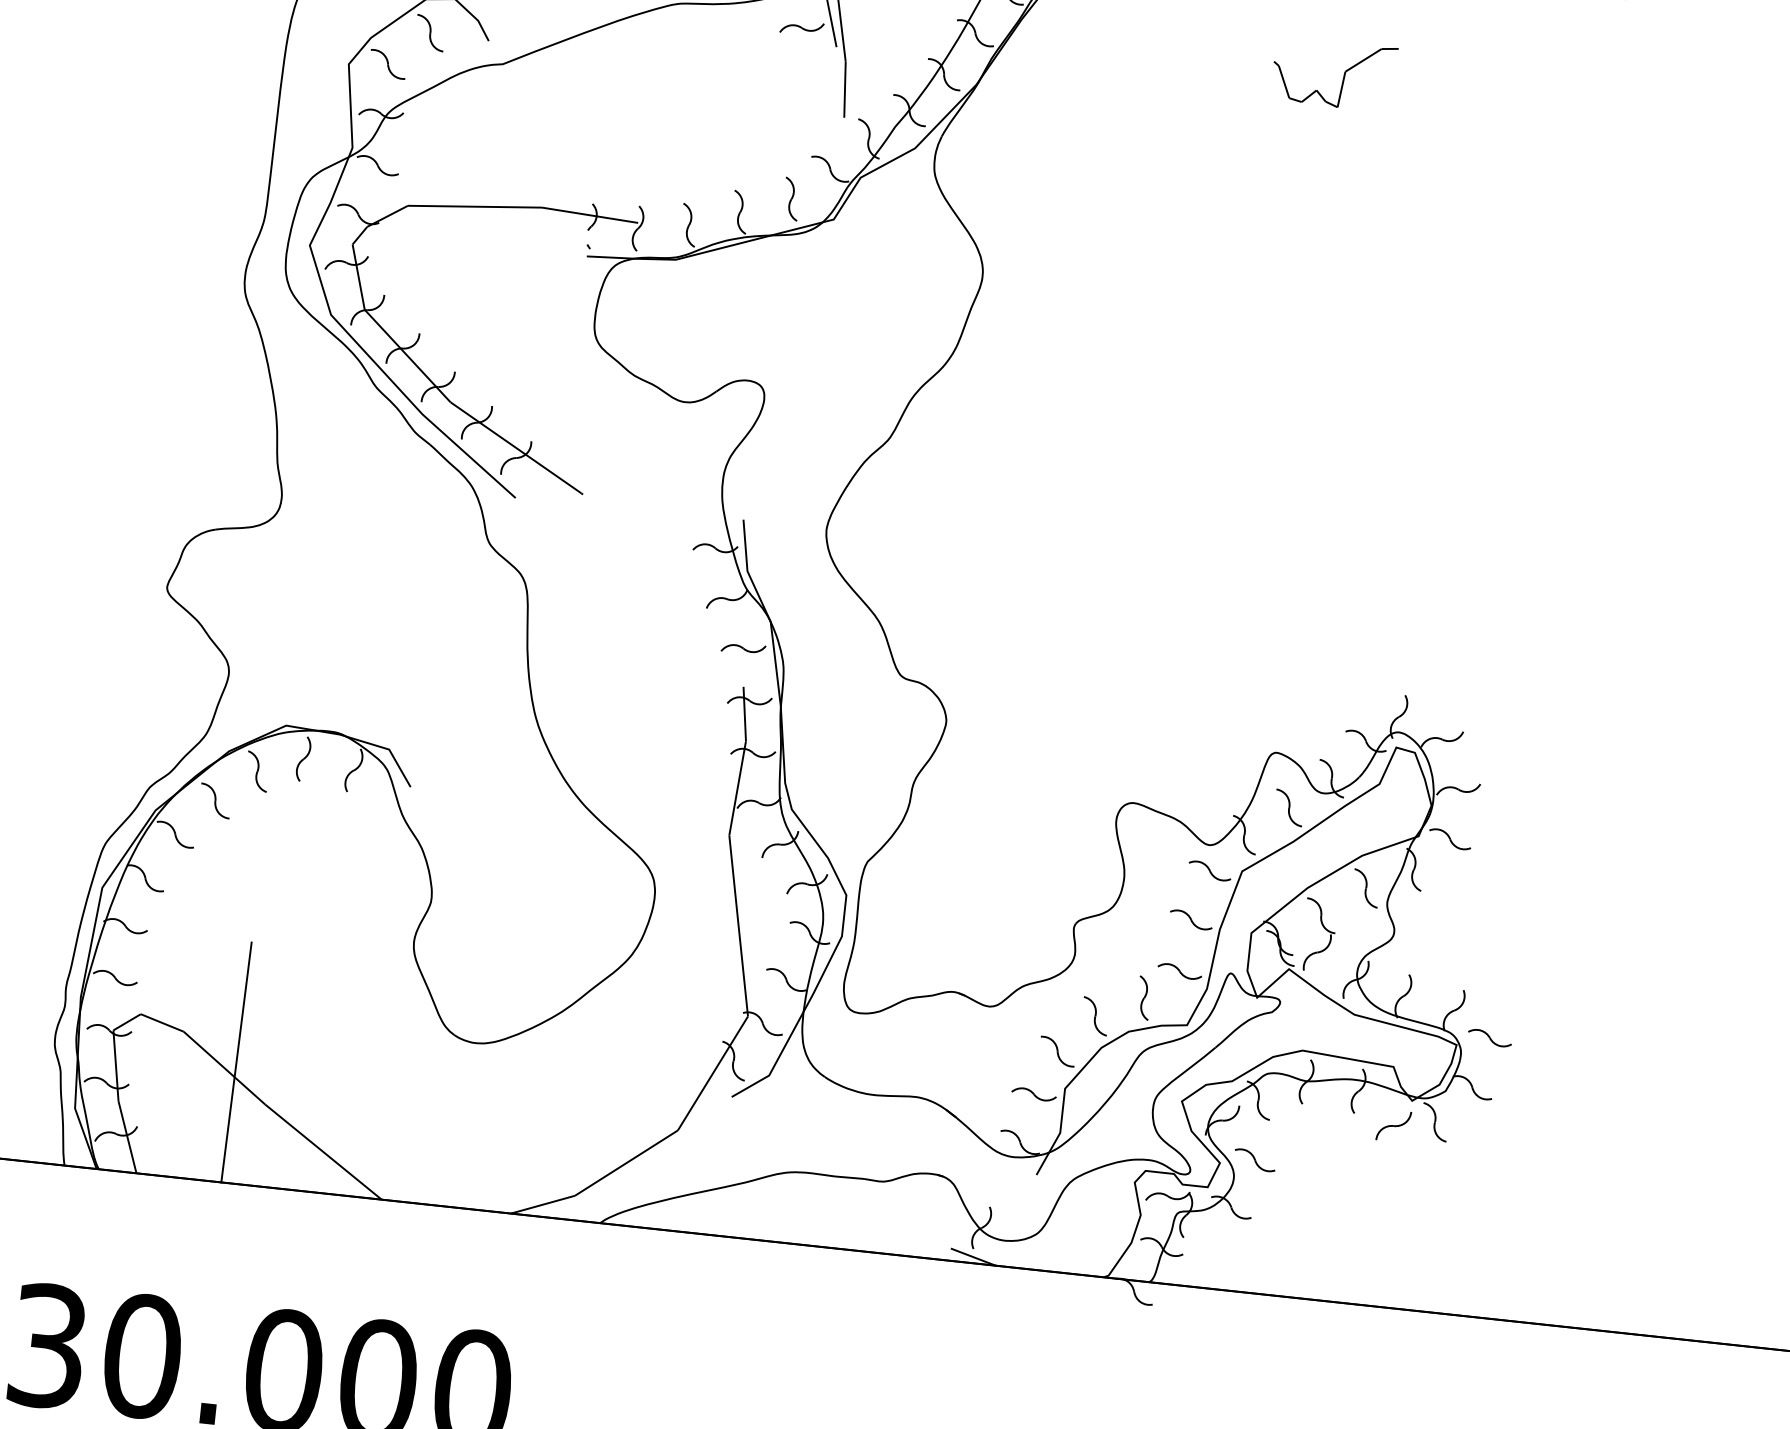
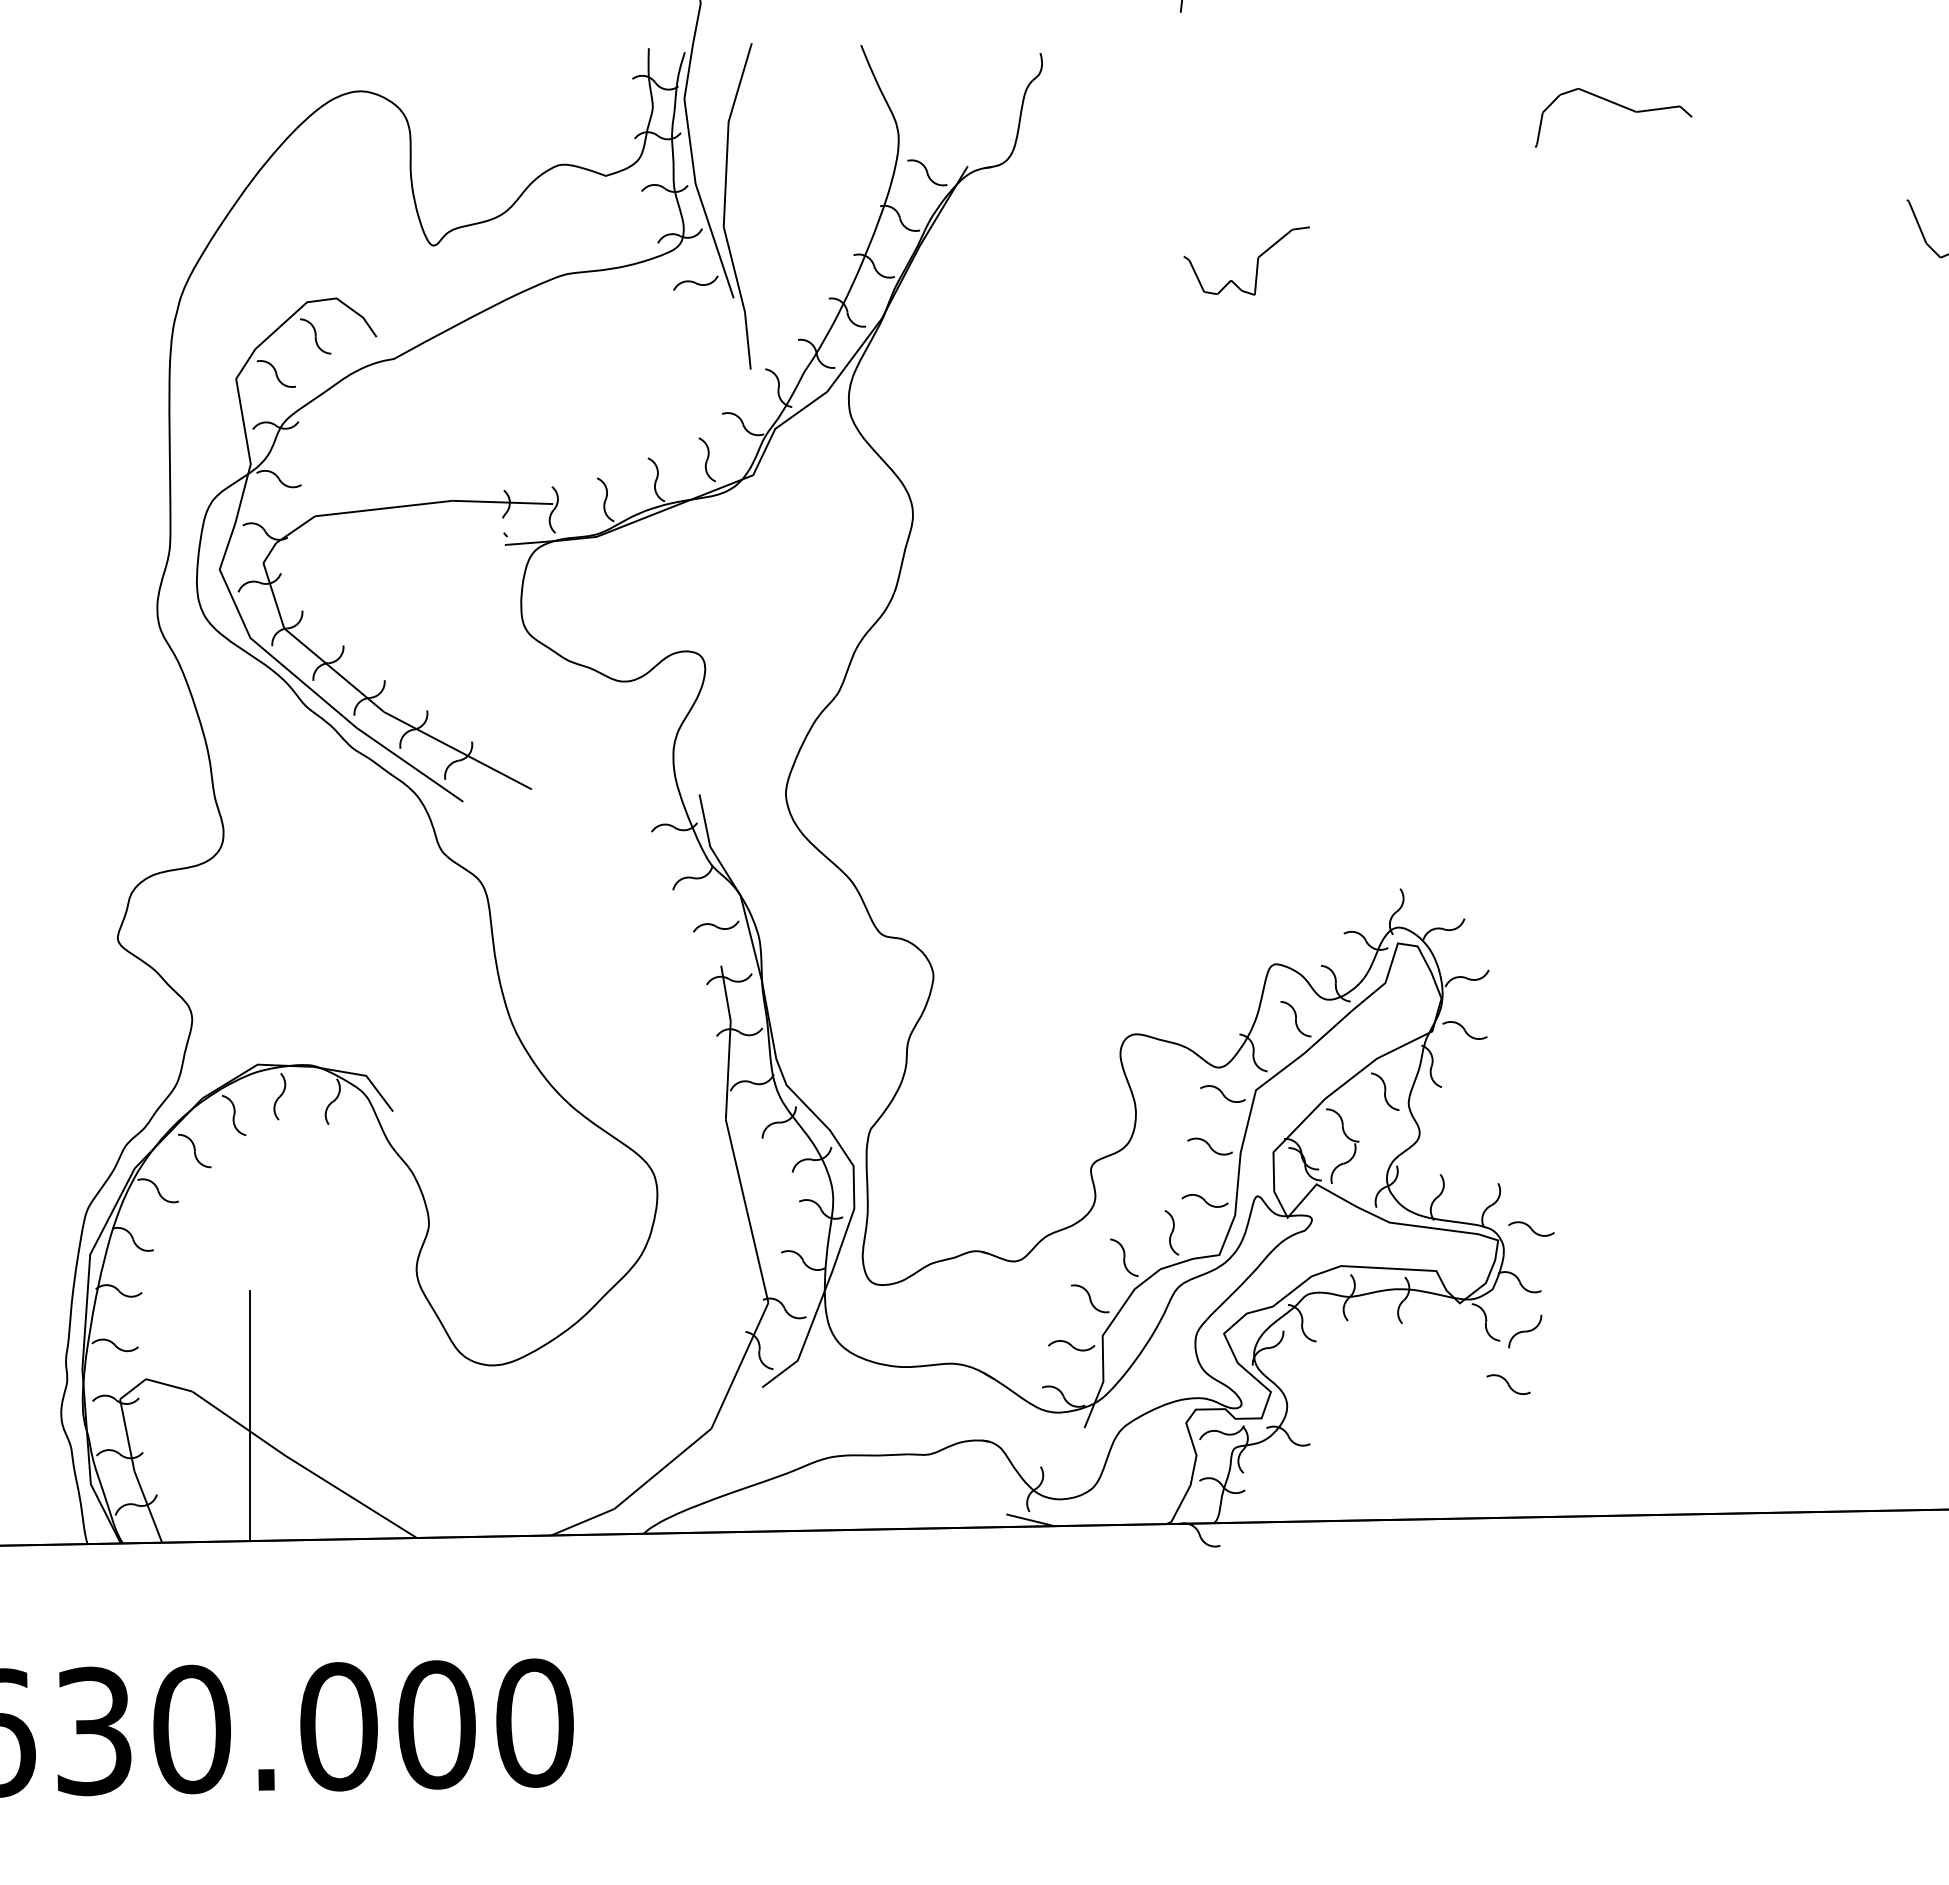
part: (1394, 1126) -> (1525, 1331), moved
part: (1254, 1160) -> (1508, 1384), moved

